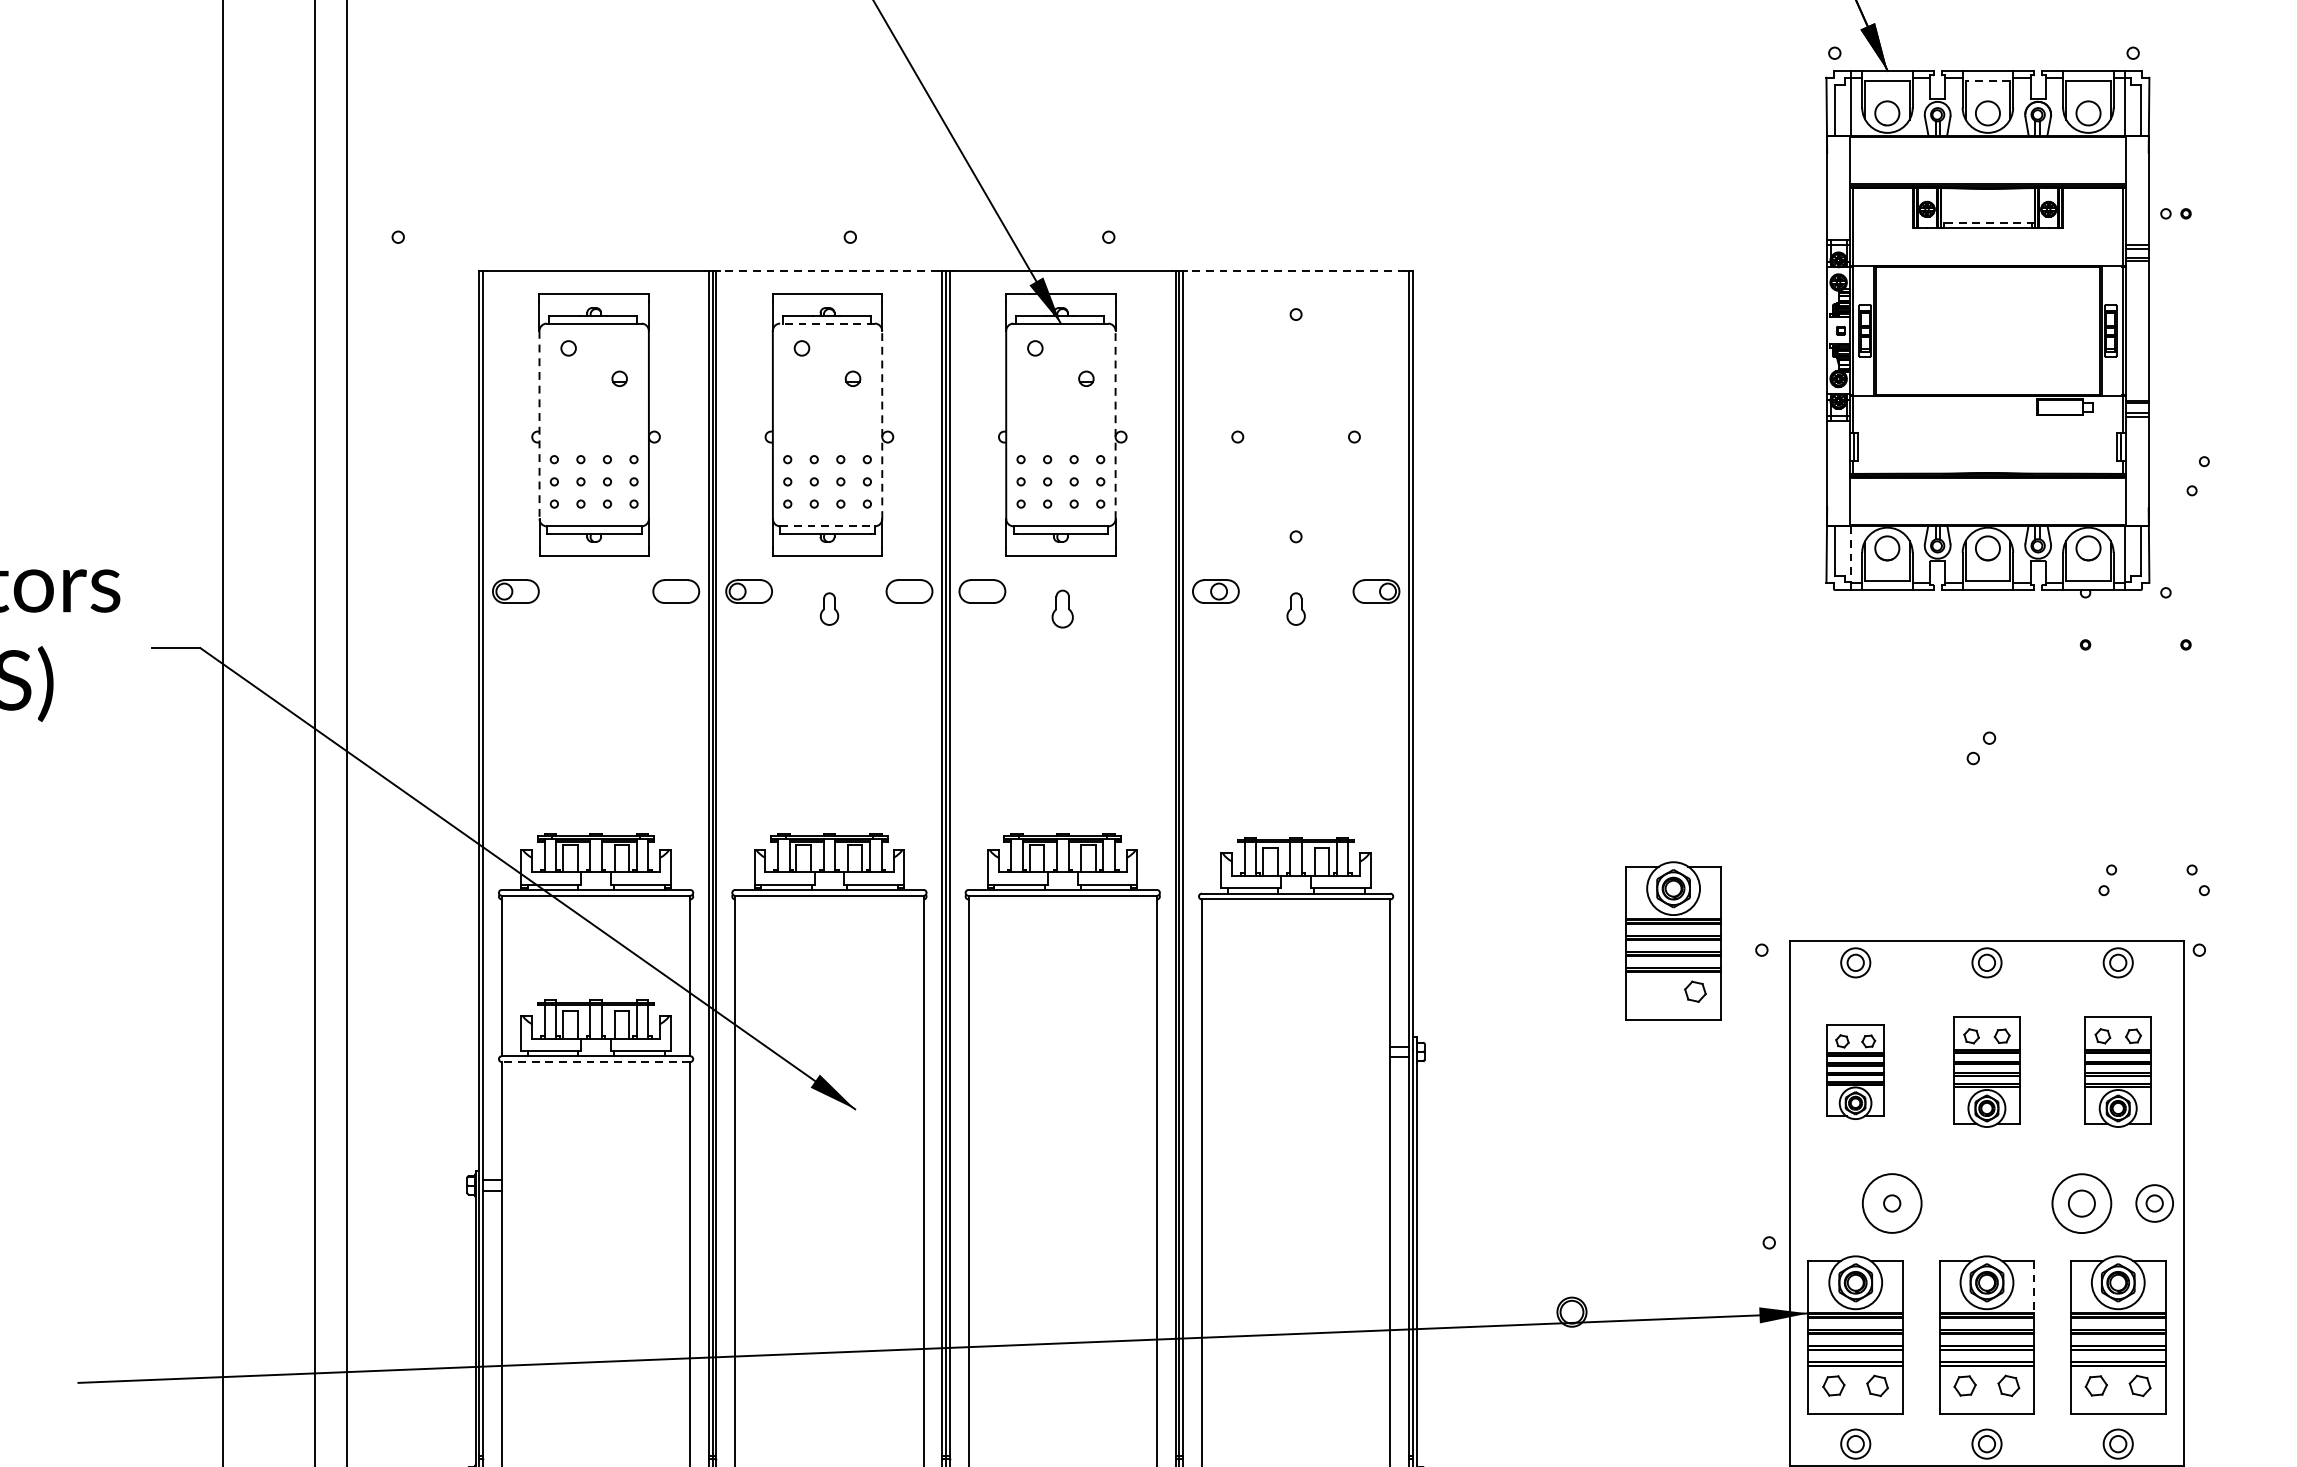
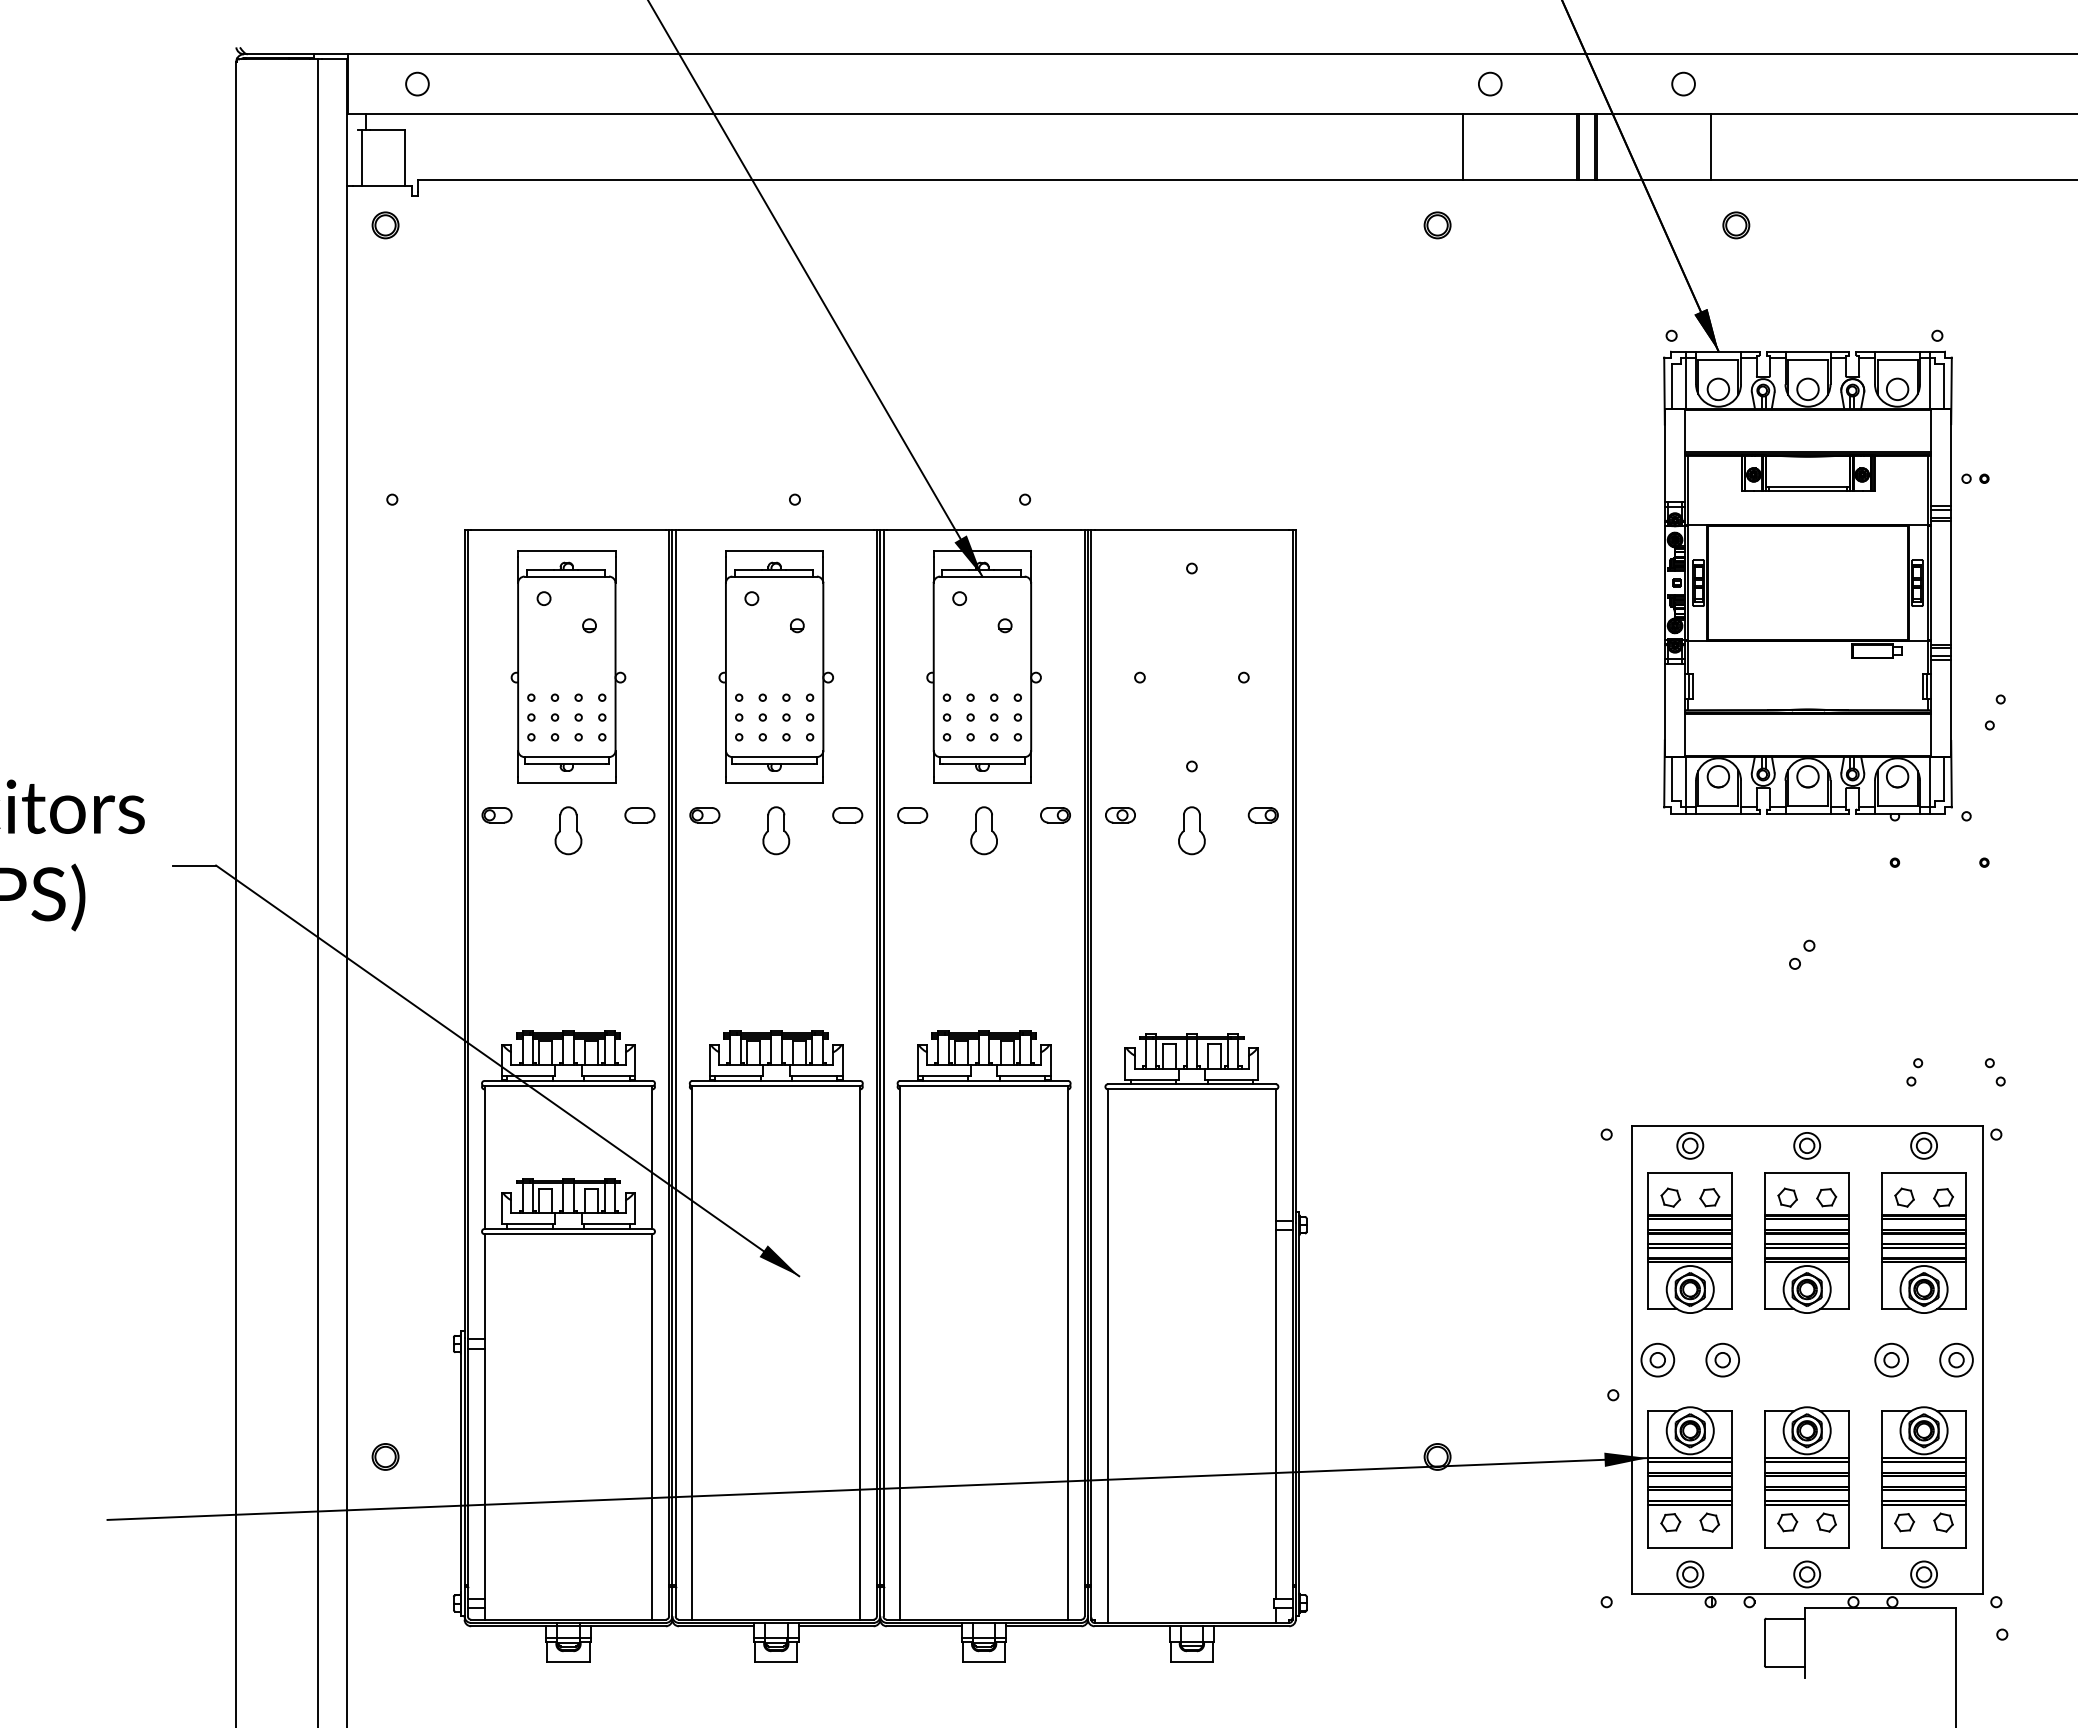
line: (1988, 80) -> (1808, 360), dashed -> solid
line: (1988, 222) -> (1808, 486), dashed -> solid
line: (828, 270) -> (775, 529), dashed -> solid
line: (1295, 270) -> (1191, 529), dashed -> solid
line: (827, 323) -> (774, 576), dashed -> solid
line: (539, 424) -> (518, 666), dashed -> solid
line: (882, 424) -> (823, 666), dashed -> solid
line: (1115, 424) -> (1031, 666), dashed -> solid
line: (828, 526) -> (775, 757), dashed -> solid
line: (1851, 554) -> (1686, 782), dashed -> solid
part: (515, 591) -> (496, 815), size x0.71
part: (675, 591) -> (639, 815), size x0.71
part: (748, 591) -> (704, 815), size x0.71
part: (909, 591) -> (847, 815), size x0.71
part: (982, 591) -> (912, 815), size x0.71
part: (1142, 591) -> (1055, 815), added
part: (1215, 591) -> (1120, 815), size x0.71
part: (1375, 591) -> (1262, 815), size x0.71
part: (596, 608) -> (568, 830), added
part: (829, 608) -> (776, 830), size x1.67
part: (1062, 608) -> (983, 830), size x1.43
part: (1295, 608) -> (1191, 830), size x1.67
part: (1672, 941) -> (1527, 1126), removed
line: (596, 1062) -> (568, 1234), dashed -> solid
part: (1854, 1071) -> (1689, 1242), size x1.67
part: (1986, 1071) -> (1806, 1242), size x1.43
part: (2117, 1071) -> (1923, 1242), size x1.43
part: (1818, 1202) -> (1657, 1359), added
circle: (1891, 1202) -> (1722, 1359), size x0.62
part: (2081, 1202) -> (1891, 1359), size x0.62
line: (2034, 1288) -> (1849, 1435), dashed -> solid
part: (390, 1311) -> (385, 1456), added

